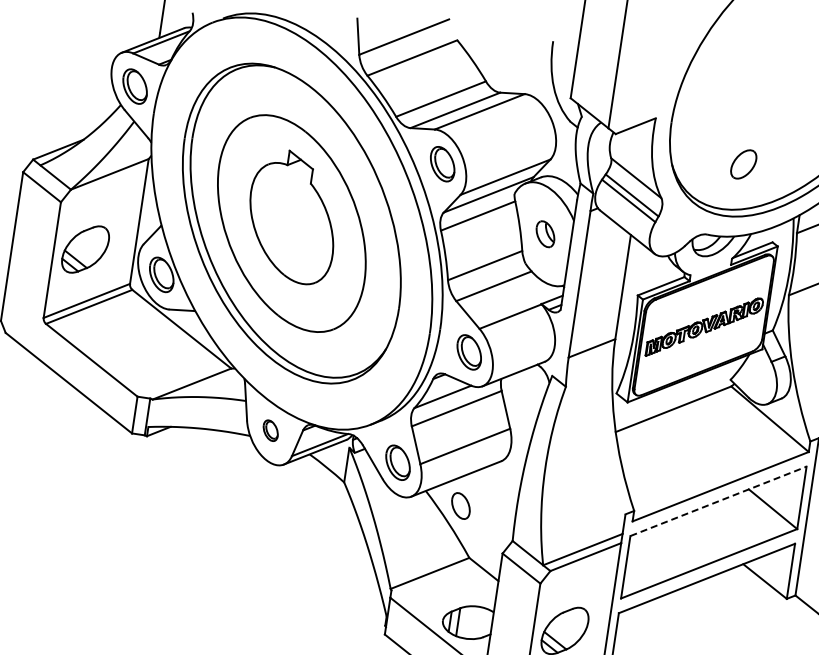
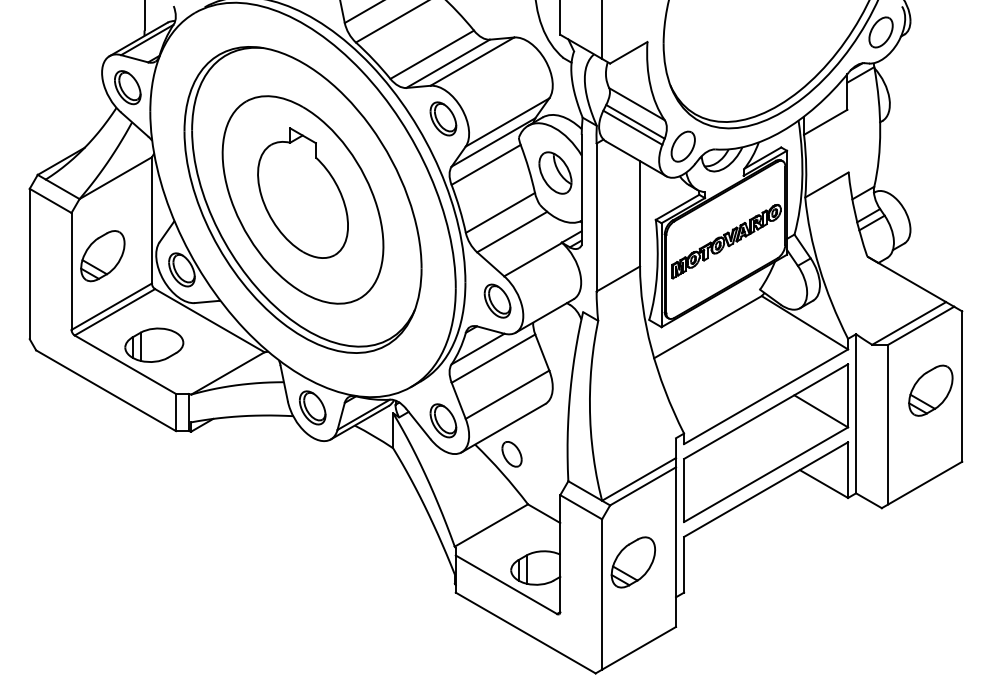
part: (743, 164) -> (682, 146), moved
part: (545, 233) -> (555, 172), size x1.67
part: (123, 344) -> (154, 344), added
part: (270, 430) -> (312, 407), size x1.67
line: (718, 501) -> (766, 411), dashed -> solid

